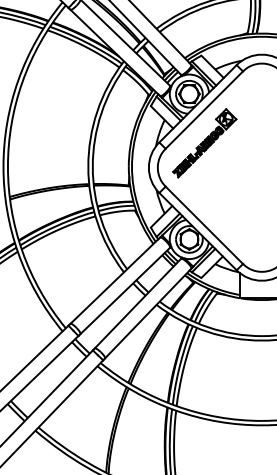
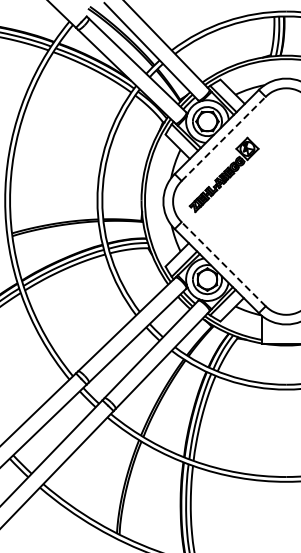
line: (205, 109) -> (224, 138), solid -> dashed
line: (204, 224) -> (223, 263), solid -> dashed

